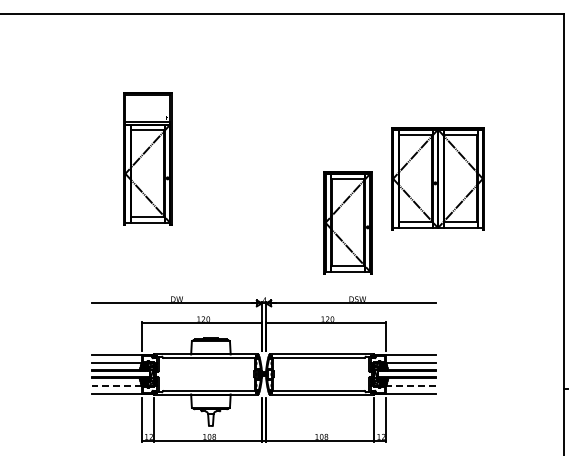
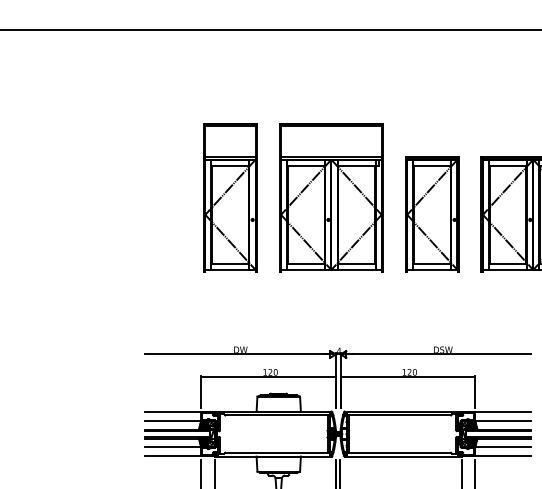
part: (147, 158) -> (230, 197), moved
part: (257, 163) -> (330, 197), added
part: (347, 222) -> (431, 214), moved
line: (116, 385) -> (172, 446), dashed -> solid
line: (410, 385) -> (502, 446), dashed -> solid

